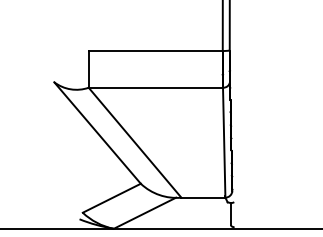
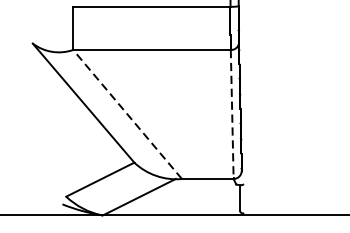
line: (135, 142) -> (128, 114), solid -> dashed
line: (224, 142) -> (232, 114), solid -> dashed

